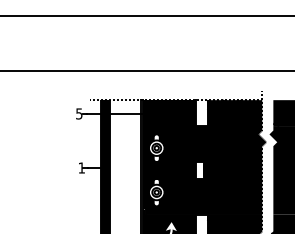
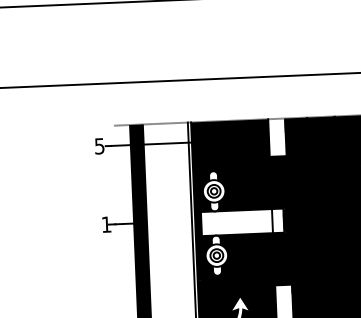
fill: (171, 170) -> (236, 222), removed

